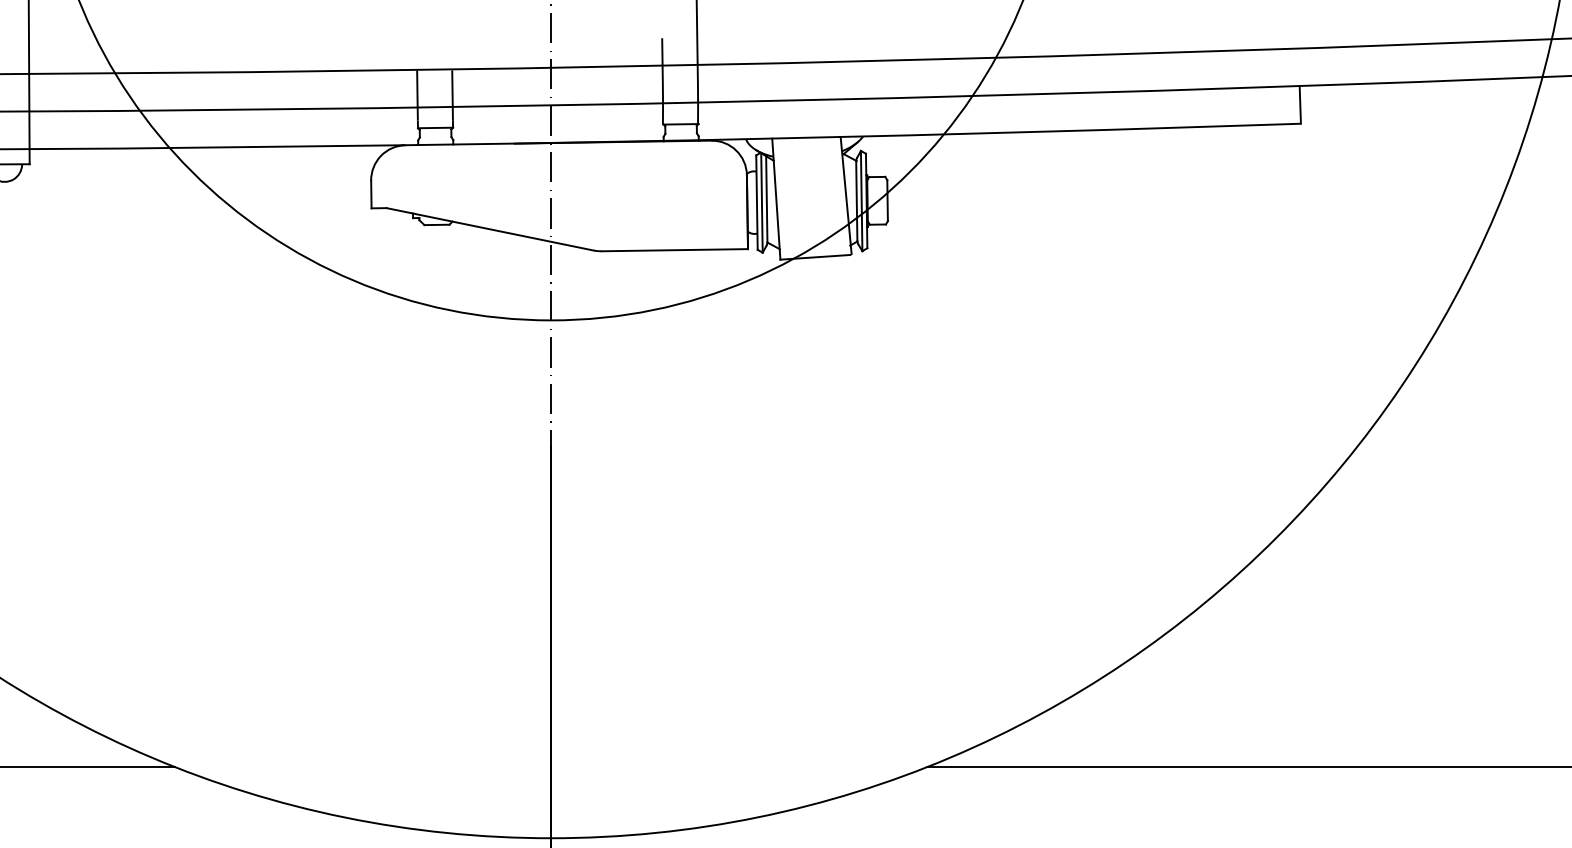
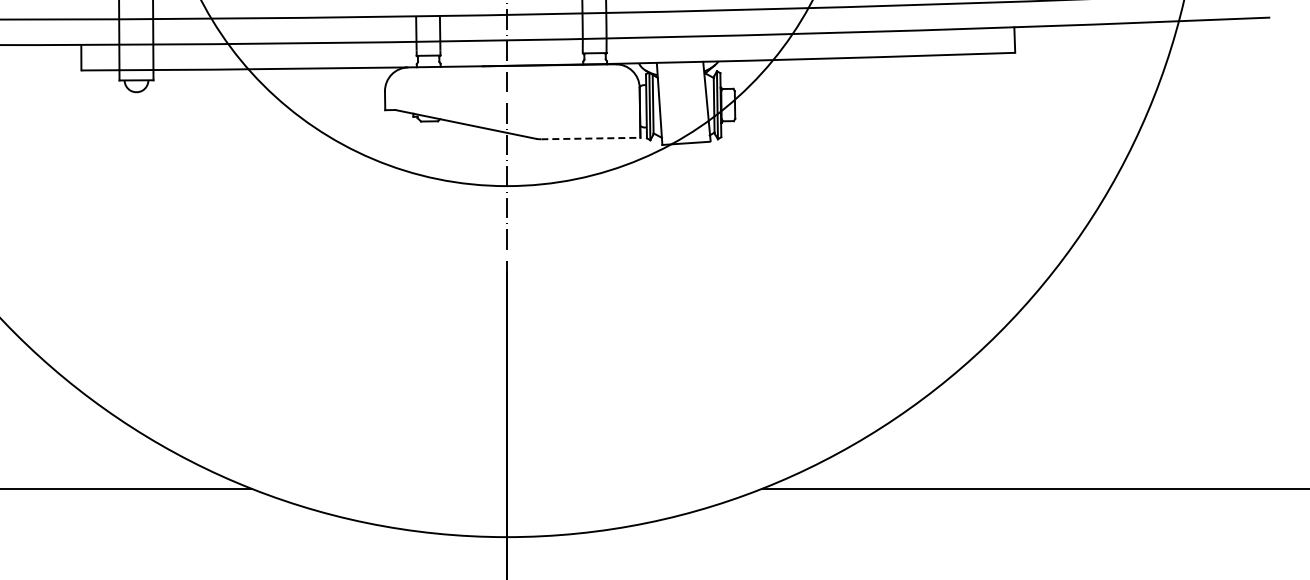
line: (674, 250) -> (590, 138), solid -> dashed

